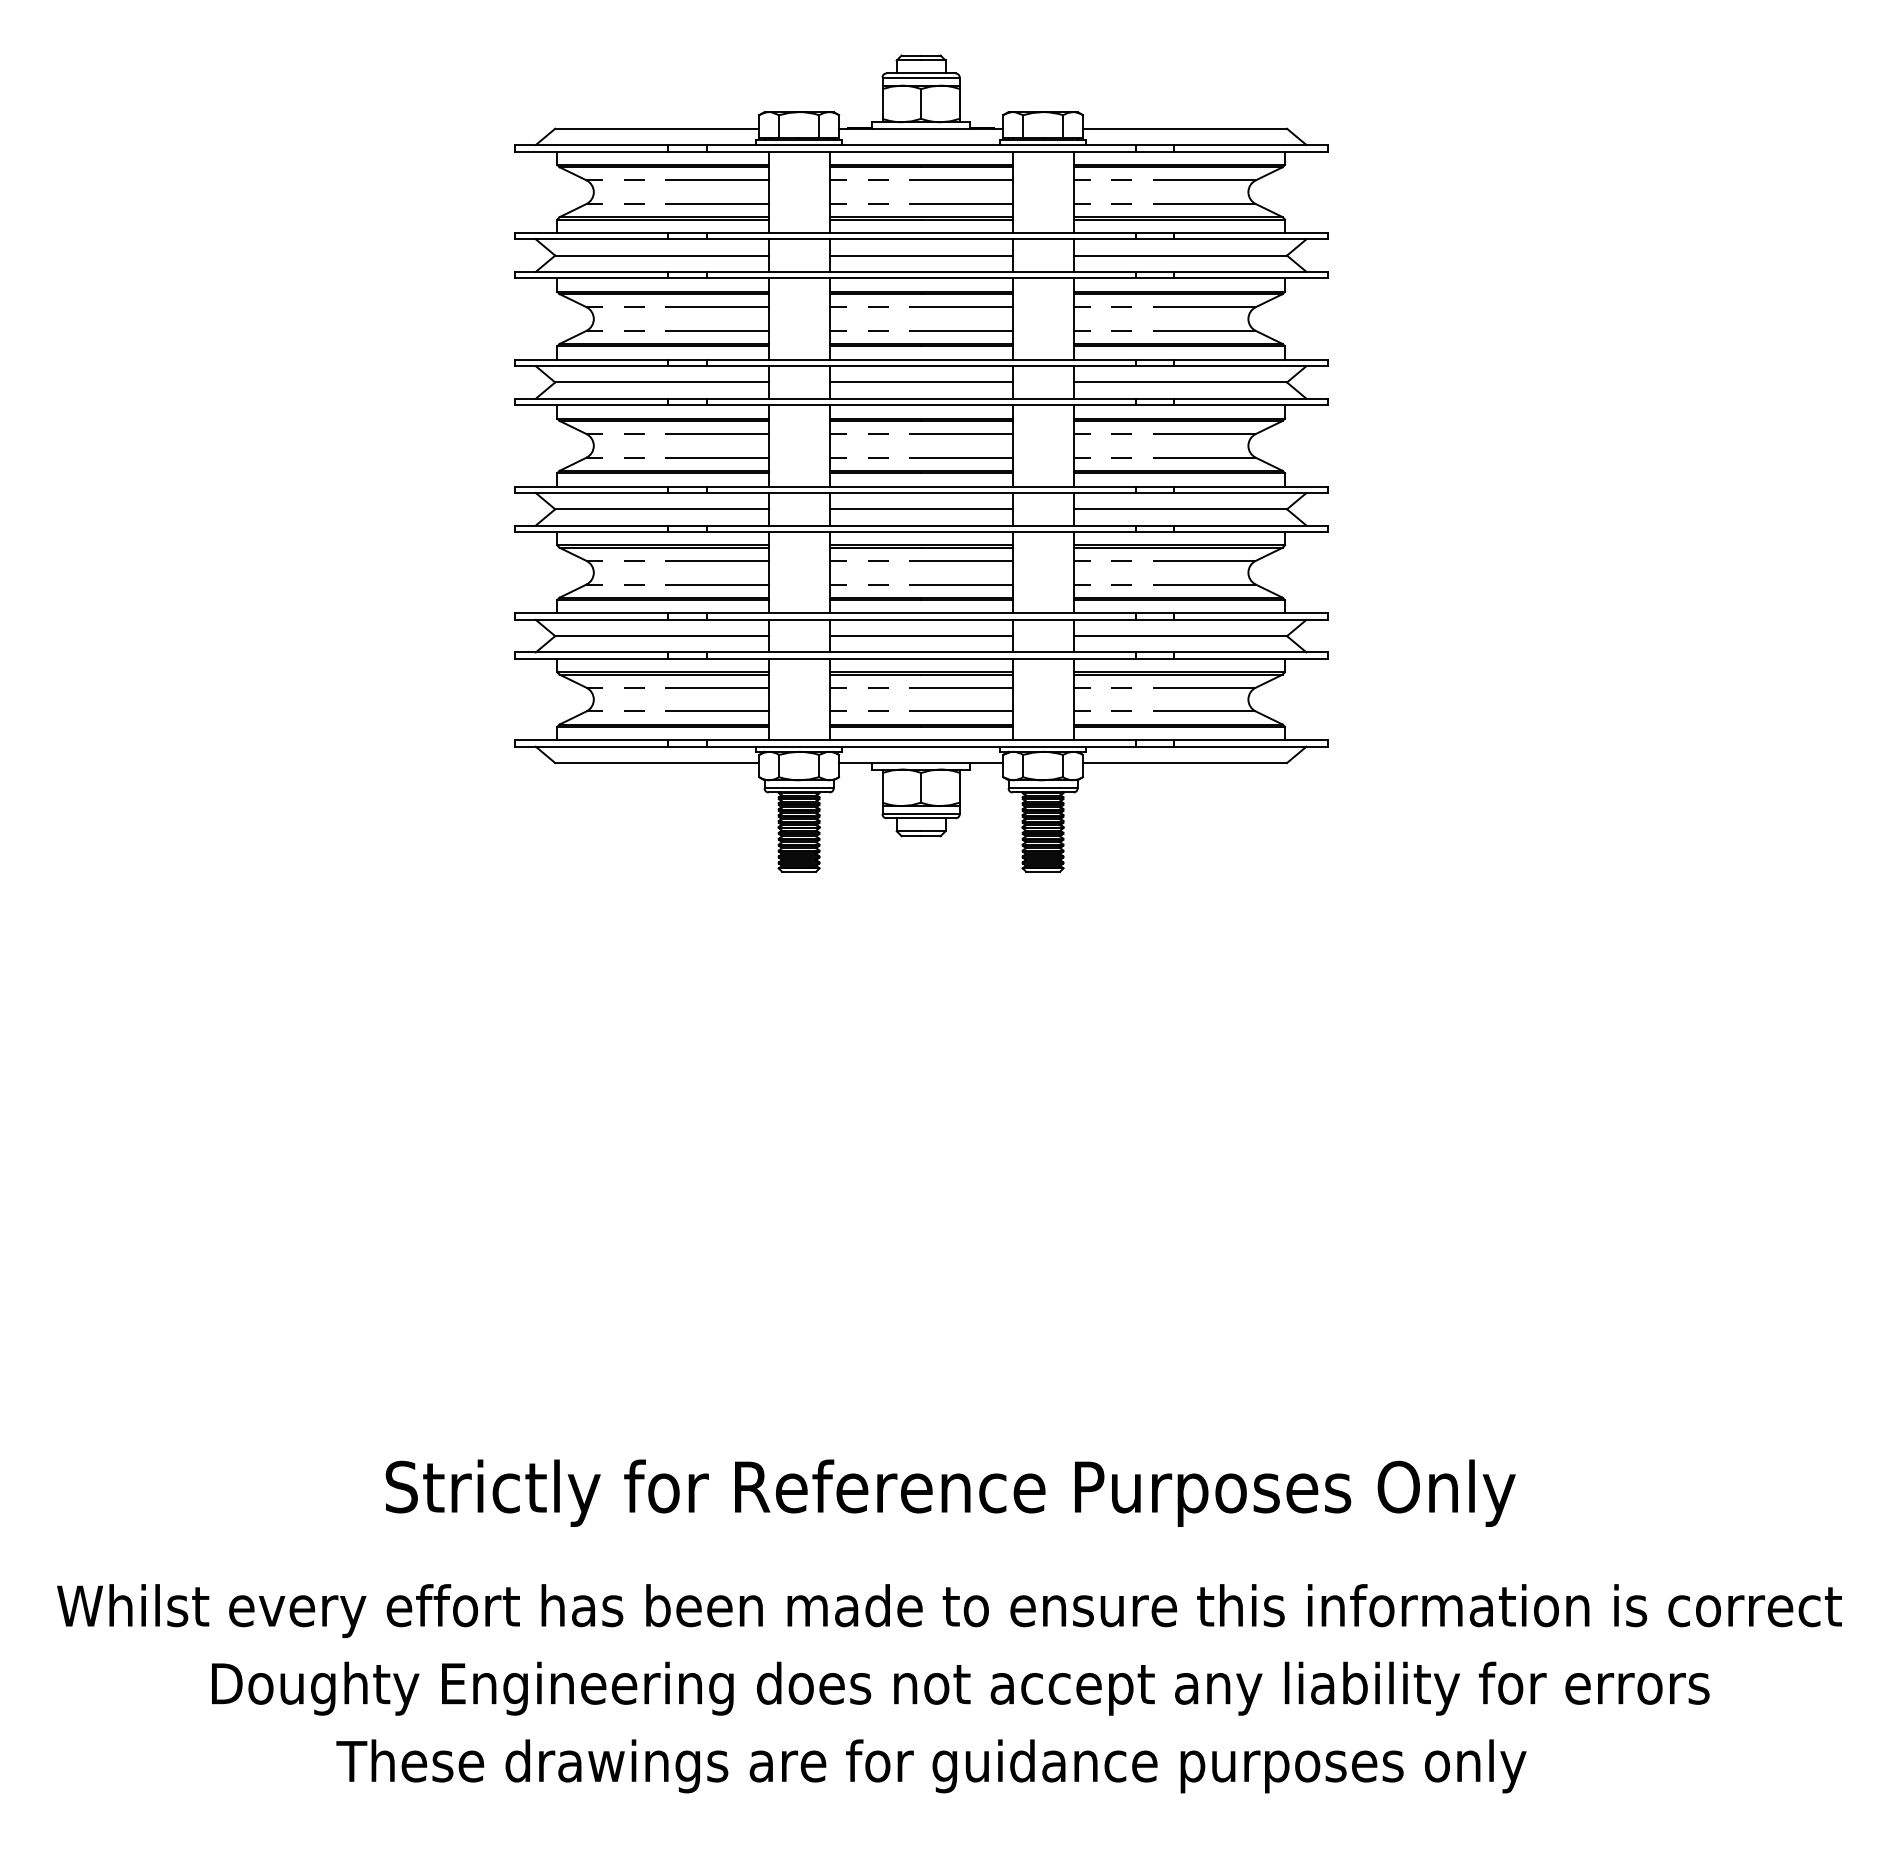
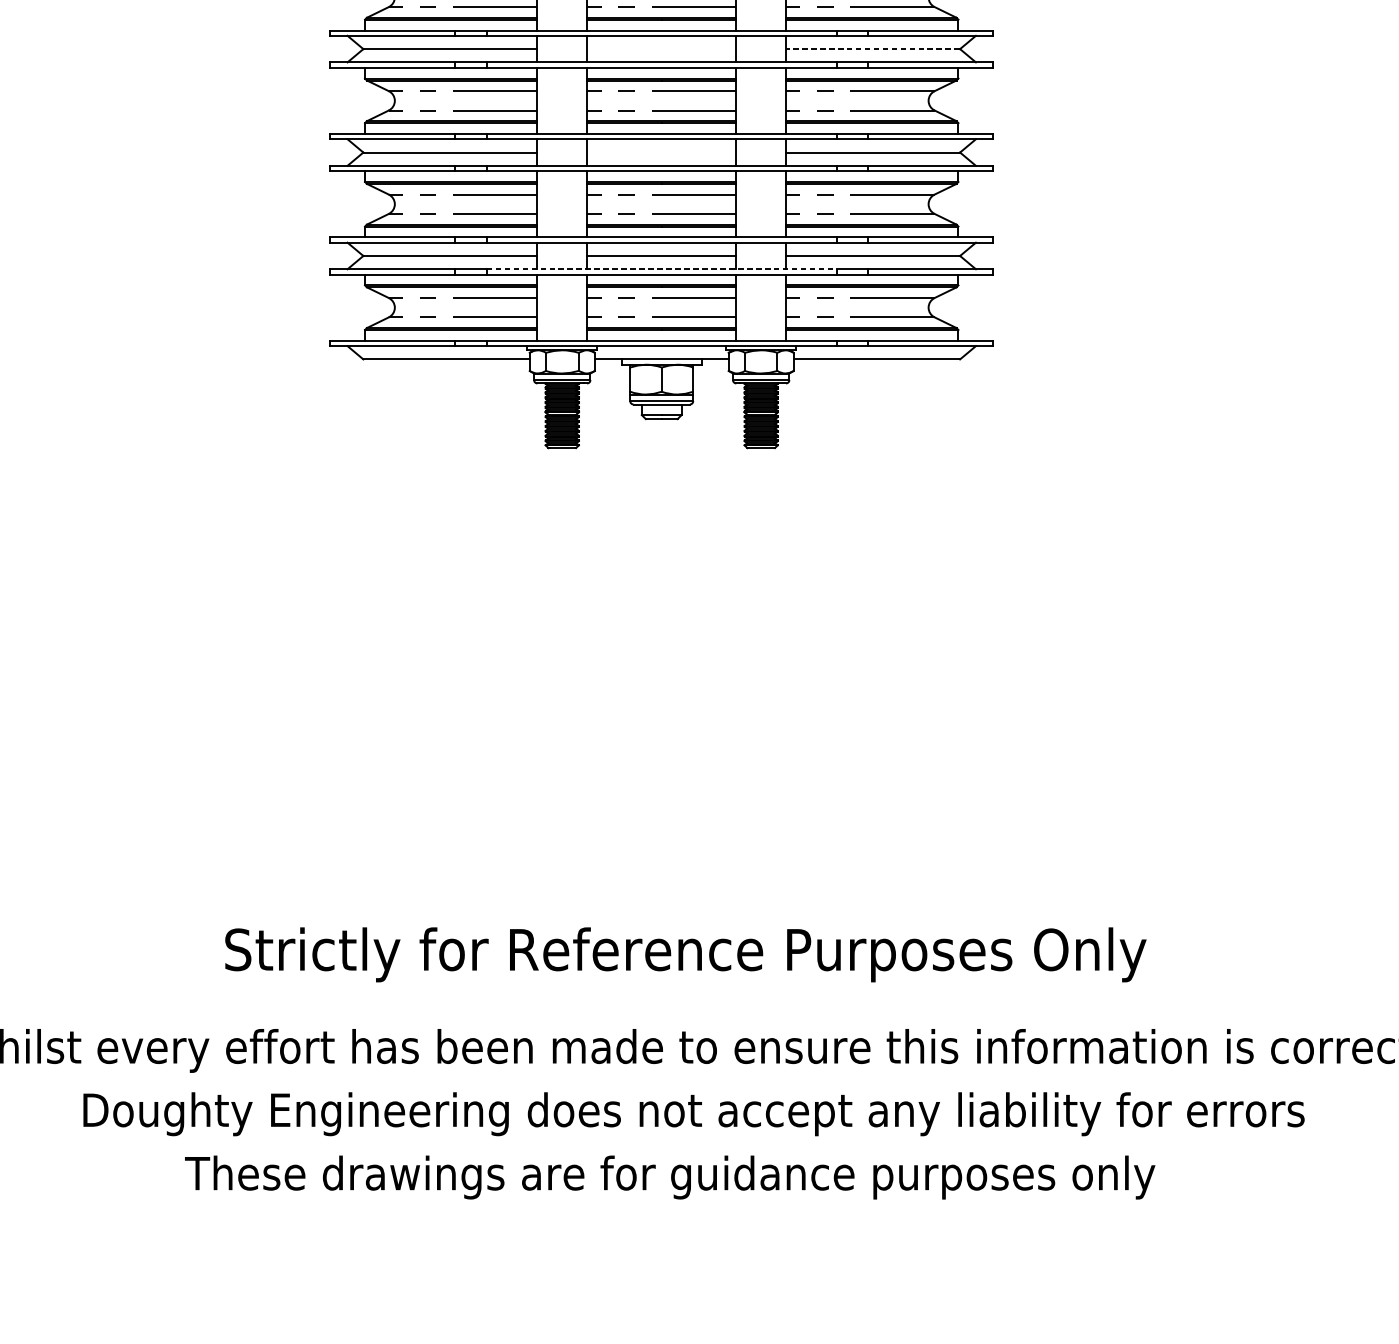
line: (920, 382) -> (661, 49), removed
line: (1180, 382) -> (873, 49), solid -> dashed
line: (920, 509) -> (661, 152), removed
line: (921, 652) -> (662, 269), solid -> dashed

